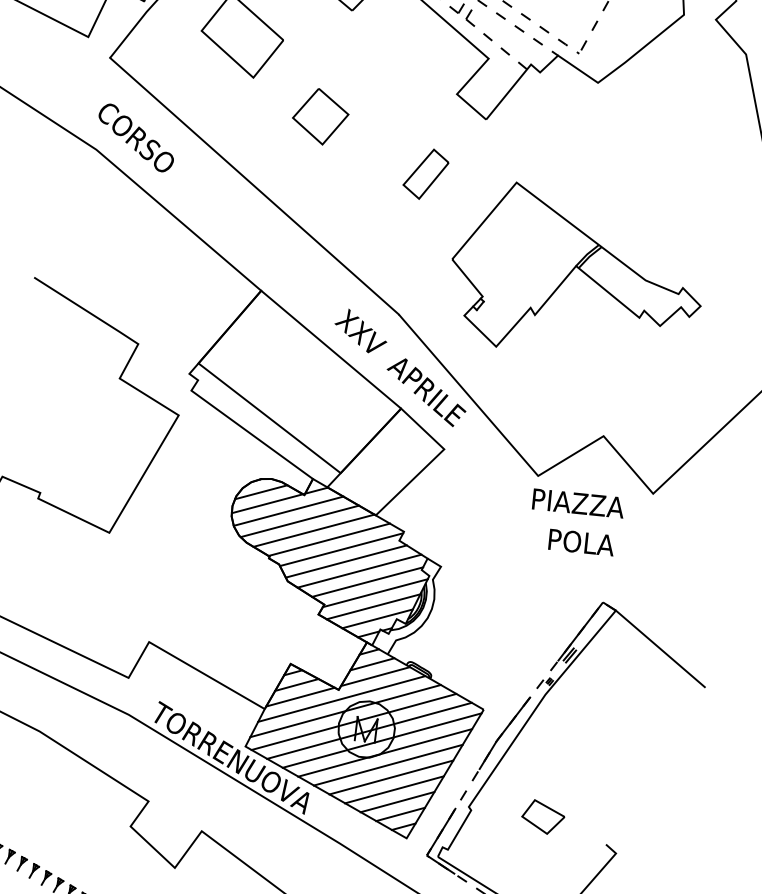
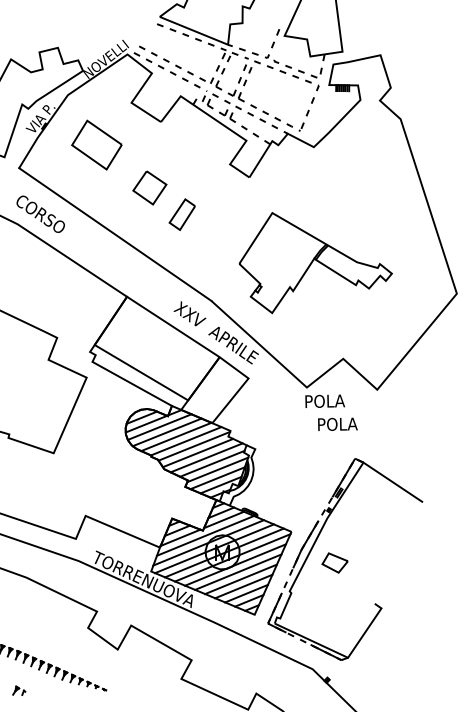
part: (424, 173) -> (181, 214), moved
text: (585, 503) -> (337, 400), PIAZZA -> POLA
part: (542, 816) -> (334, 562), moved

